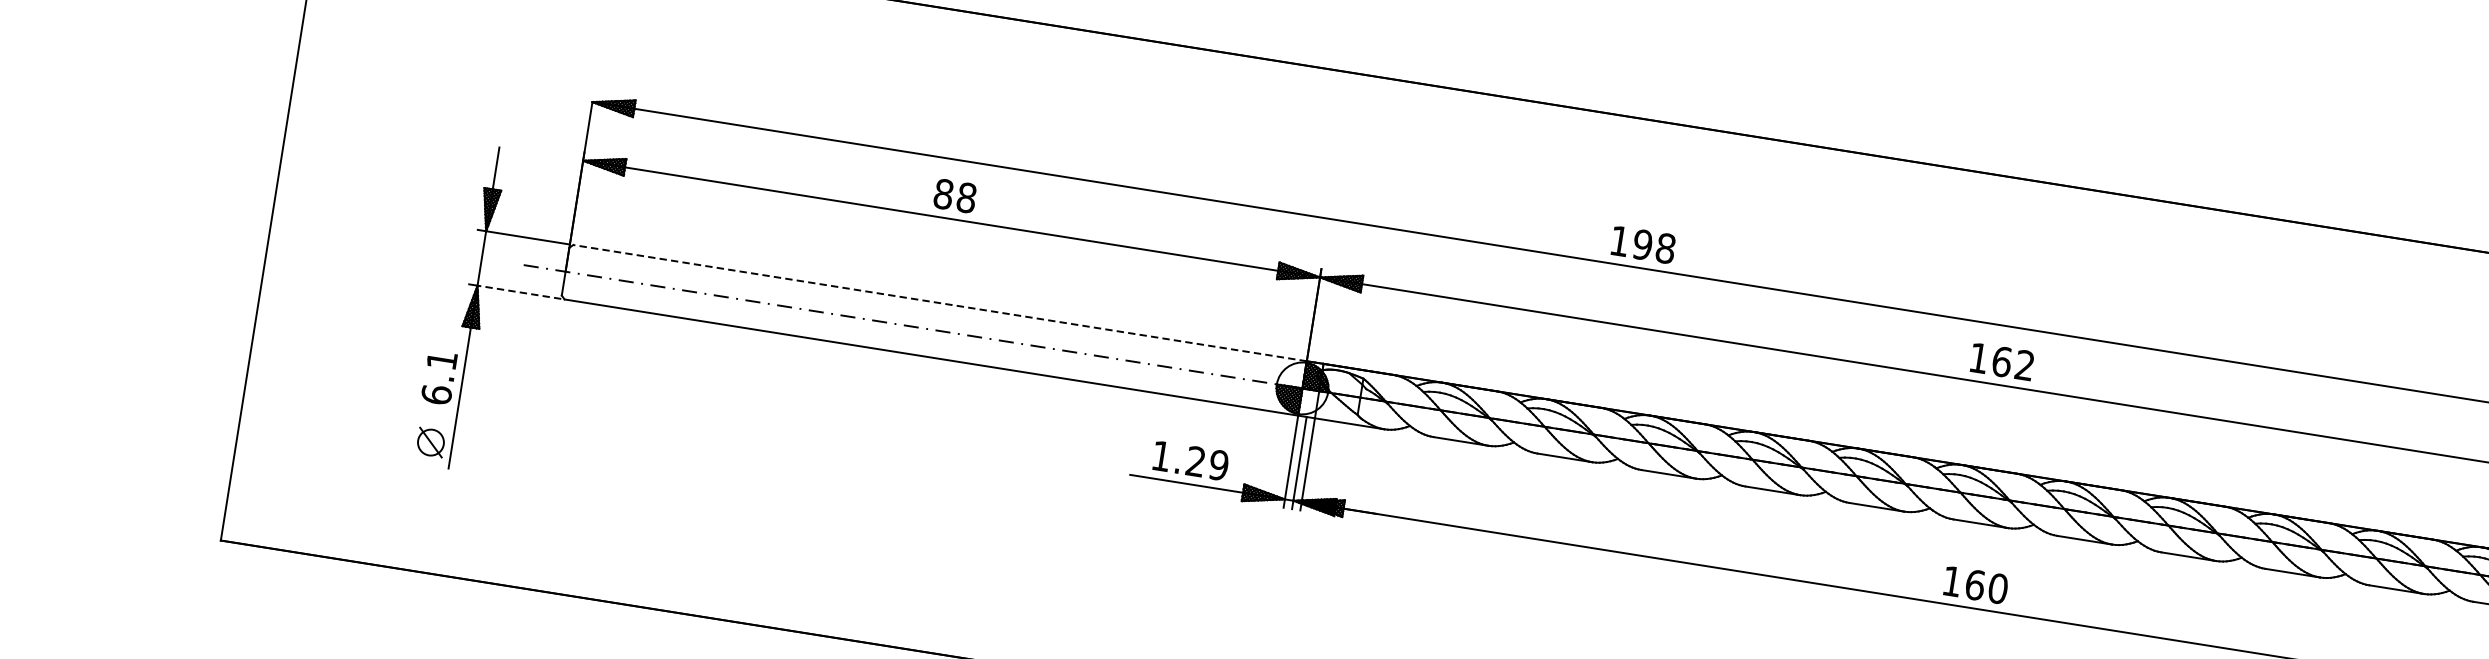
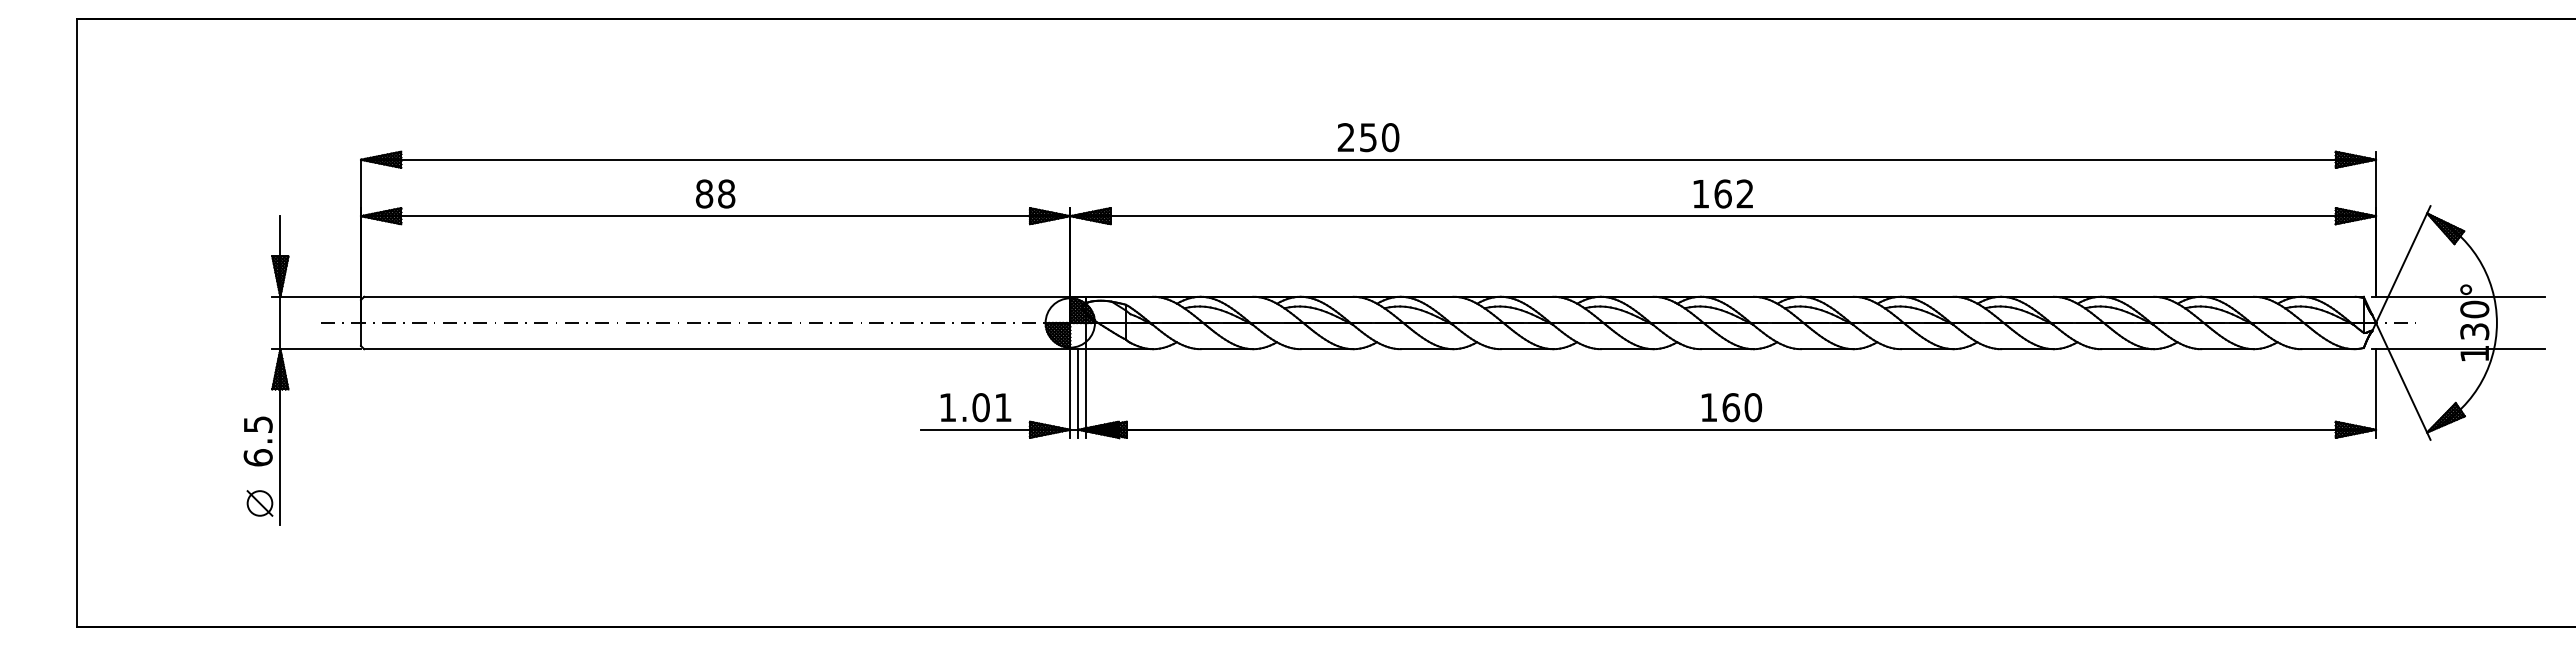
text: (1642, 244) -> (1368, 137), 198 -> 250
line: (519, 292) -> (320, 349), dashed -> solid
line: (939, 302) -> (716, 296), dashed -> solid
text: (442, 360) -> (258, 424), 6.1 -> 6.5
text: (1206, 463) -> (991, 407), 1.29 -> 1.01

